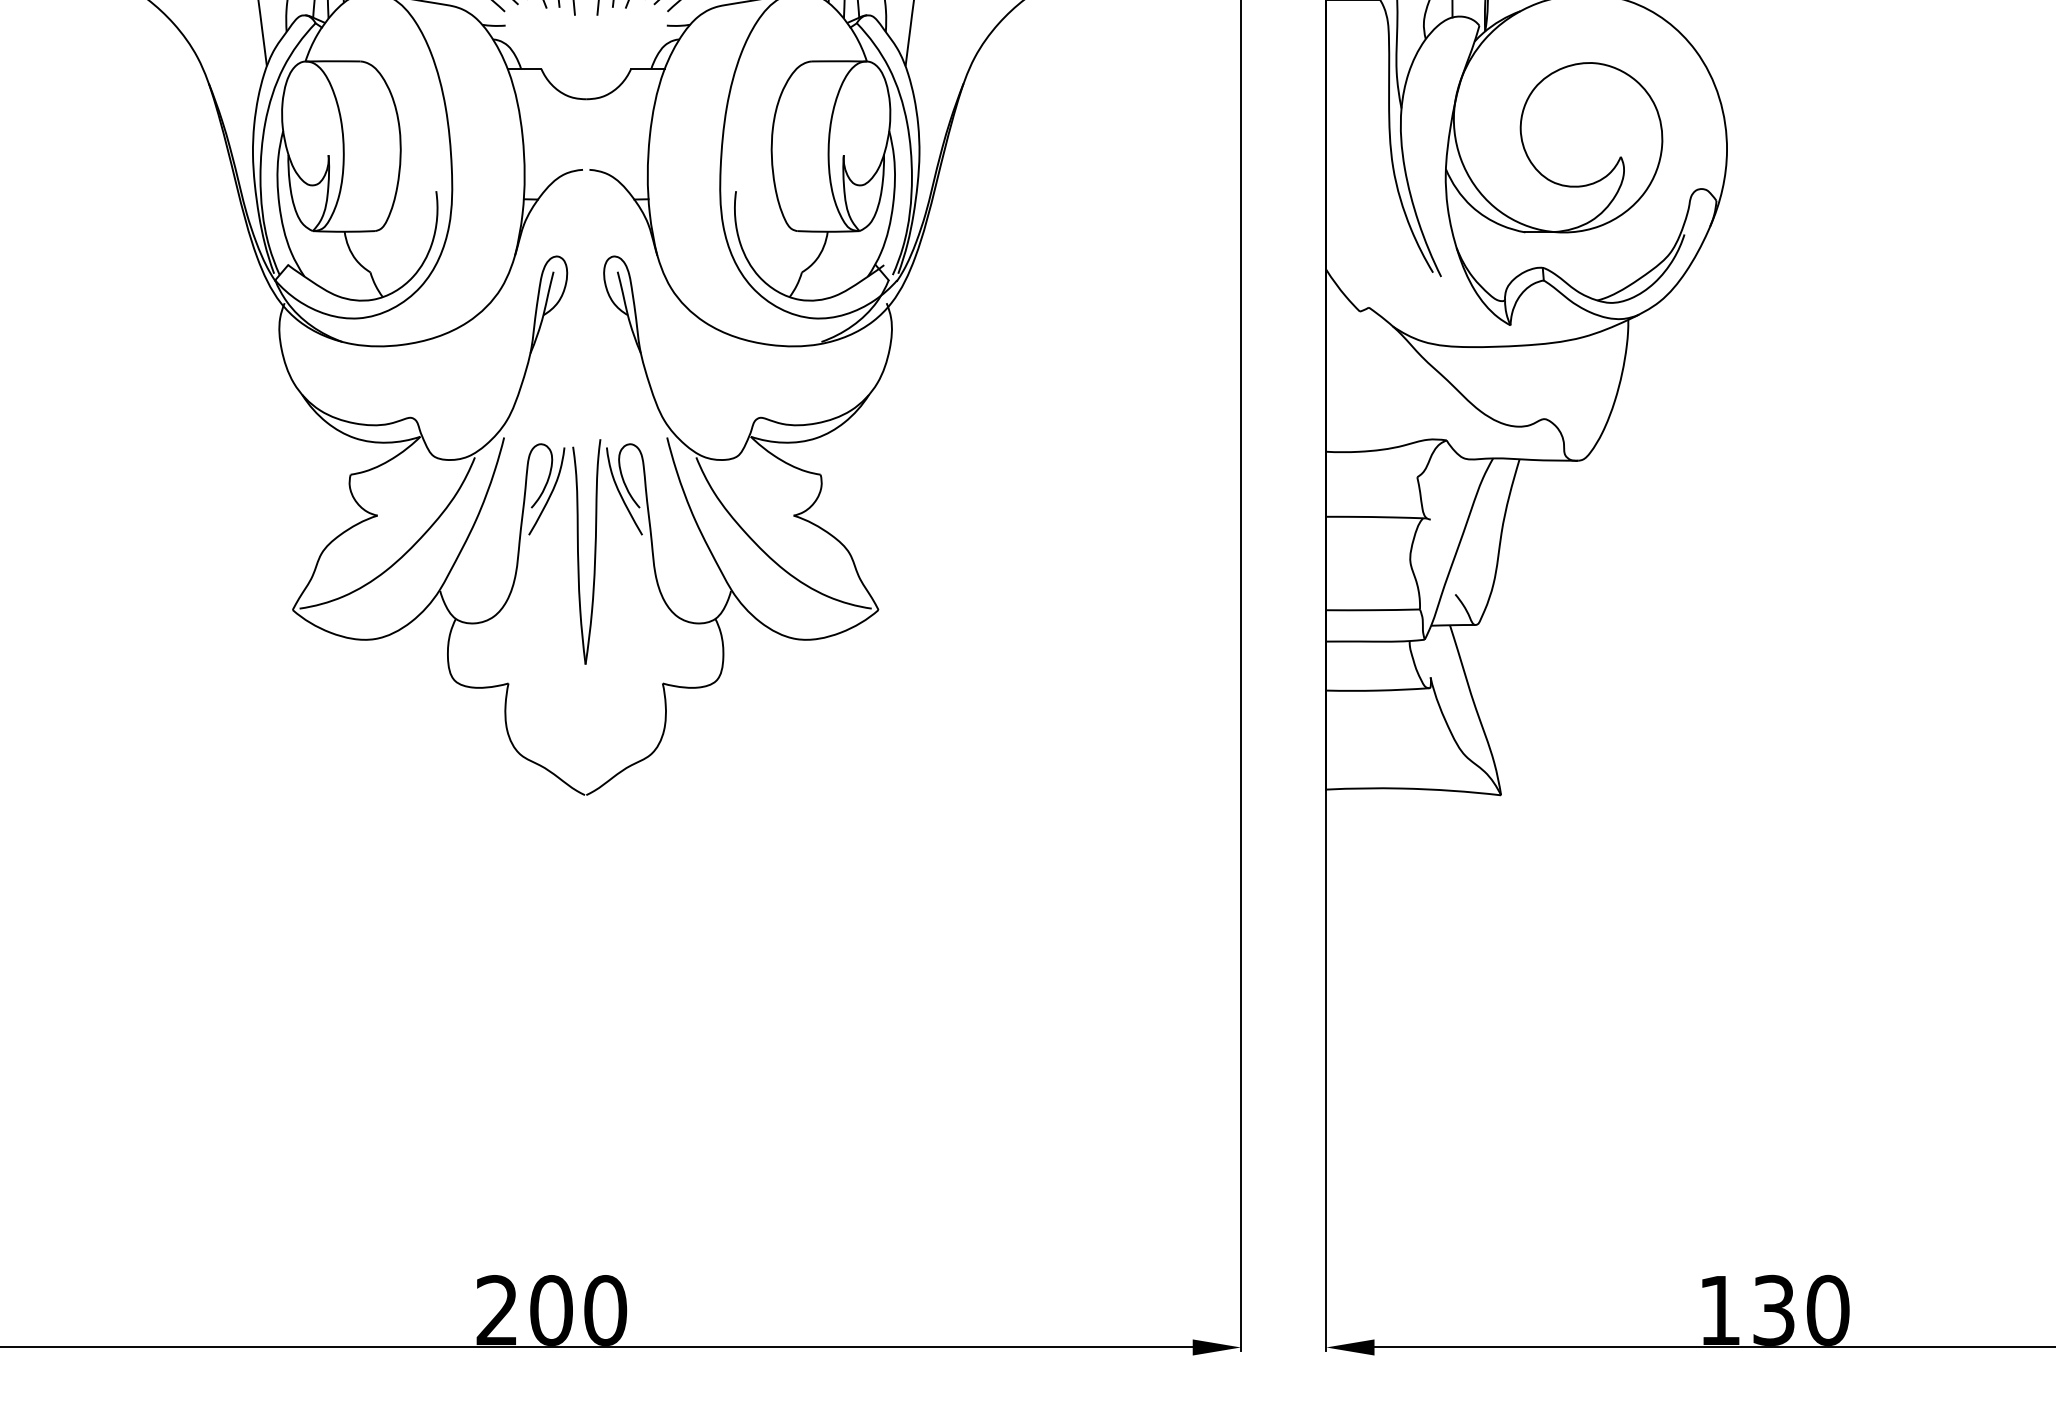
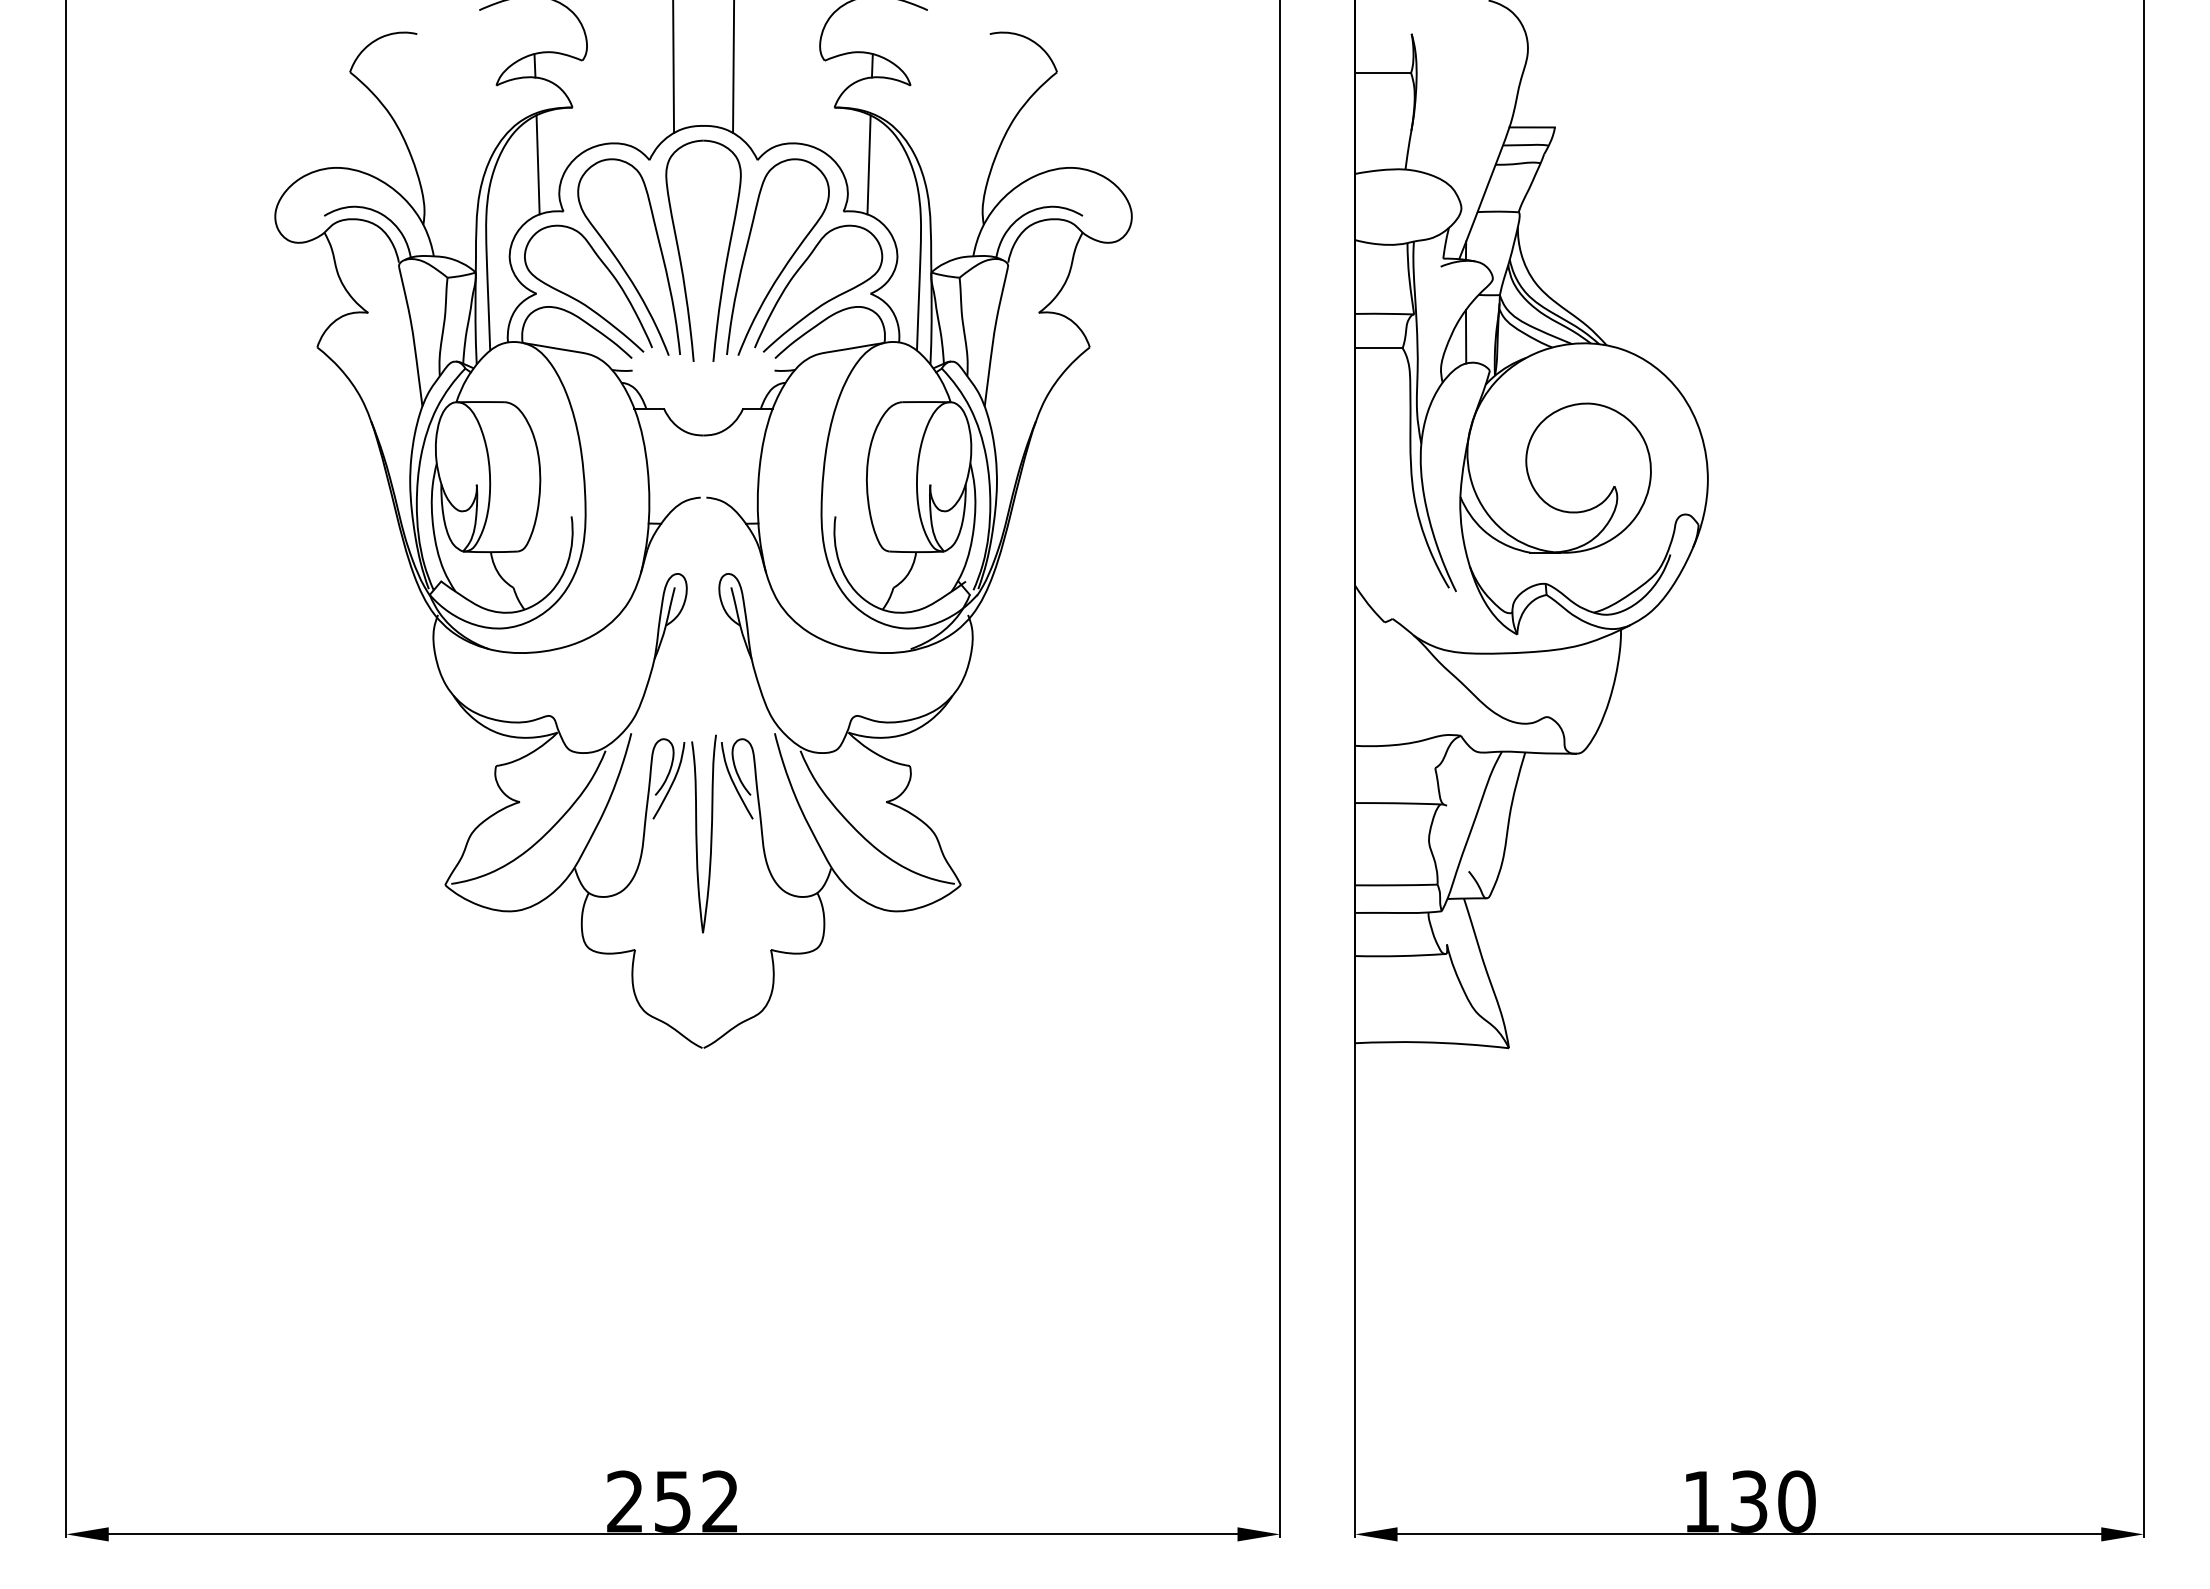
text: (578, 1310) -> (696, 1501), 200 -> 252

